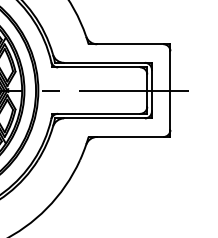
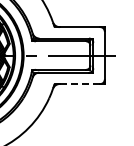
line: (131, 137) -> (80, 84), solid -> dashed

